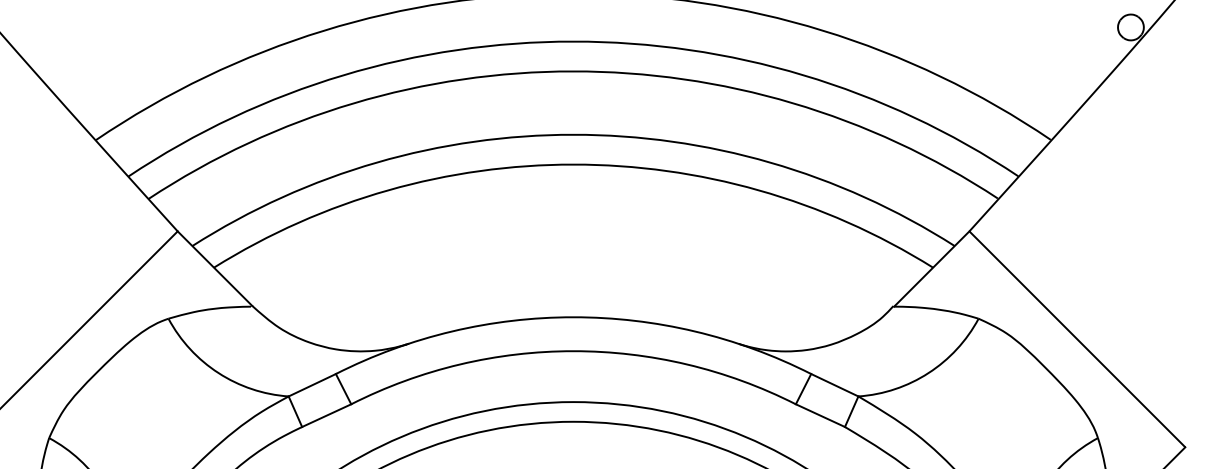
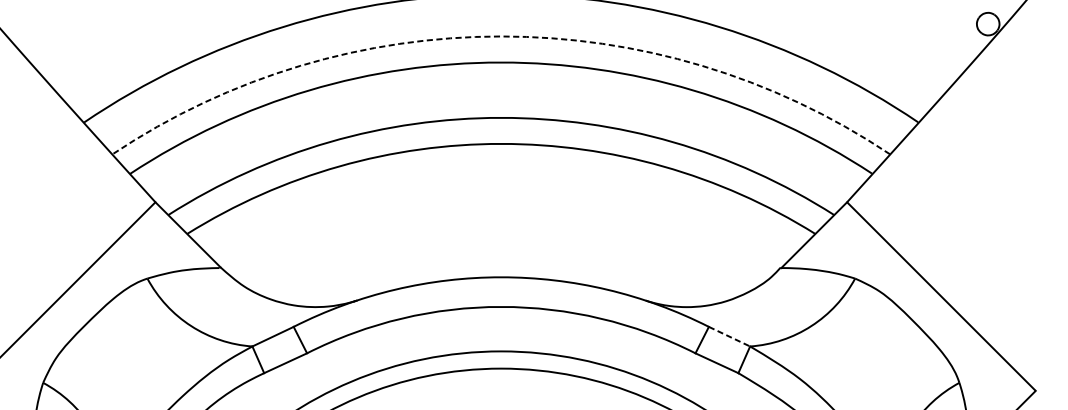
arc: (573, 41) -> (501, 36), solid -> dashed
line: (835, 385) -> (730, 336), solid -> dashed

